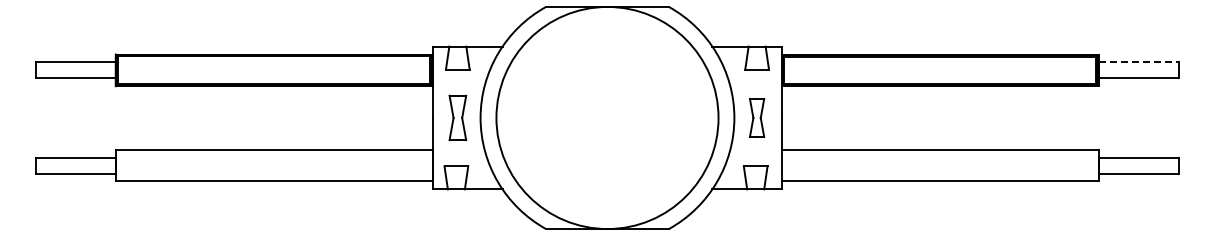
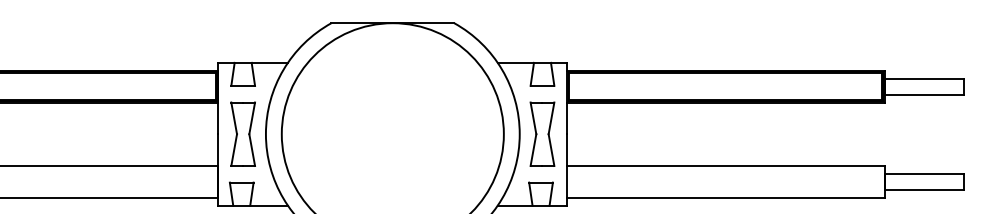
line: (1138, 62) -> (923, 78), dashed -> solid
part: (457, 117) -> (242, 133), size x1.43
part: (756, 117) -> (541, 133), size x1.67

